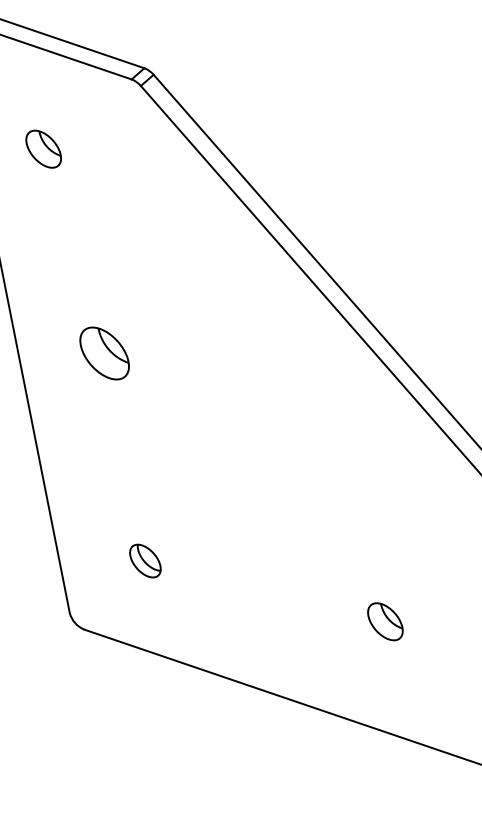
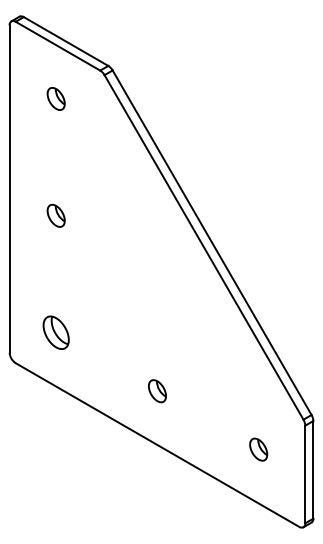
part: (42, 148) -> (55, 98), moved
part: (103, 352) -> (55, 215), size x0.71
part: (144, 561) -> (55, 332), size x1.67
part: (385, 622) -> (157, 391), moved

